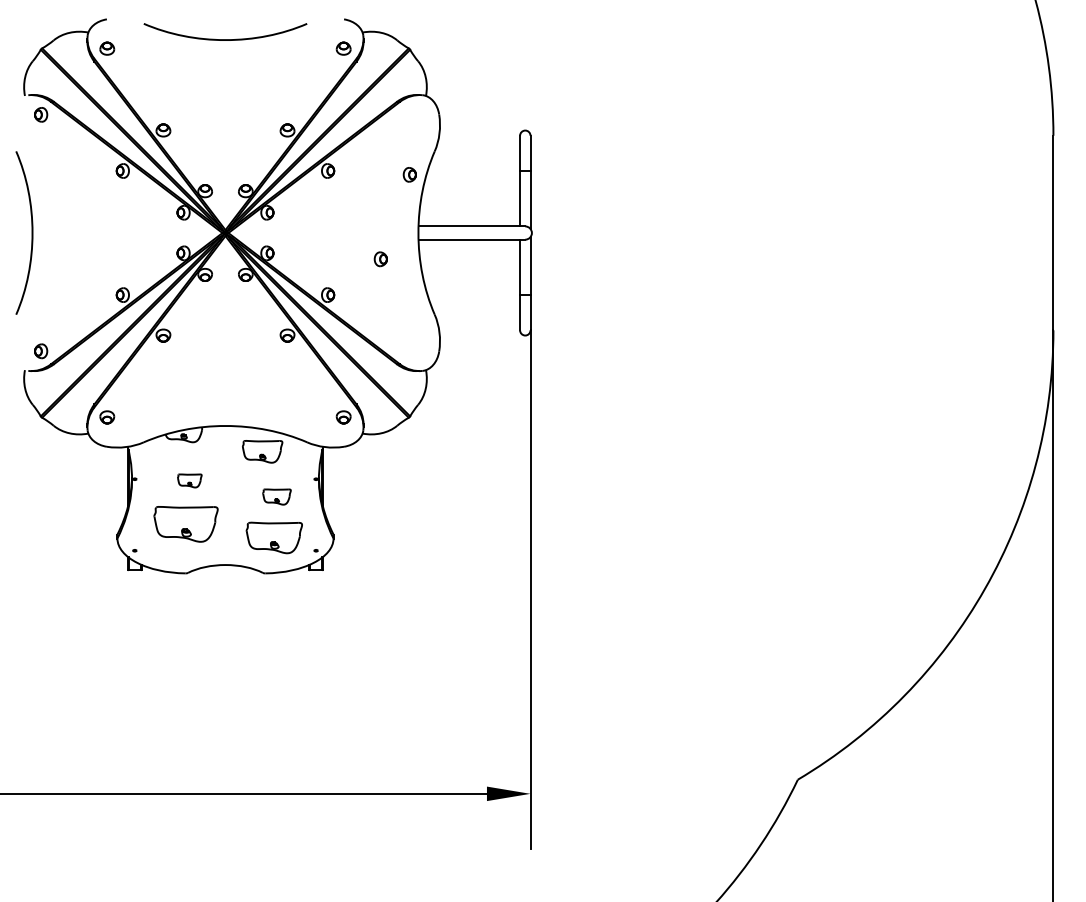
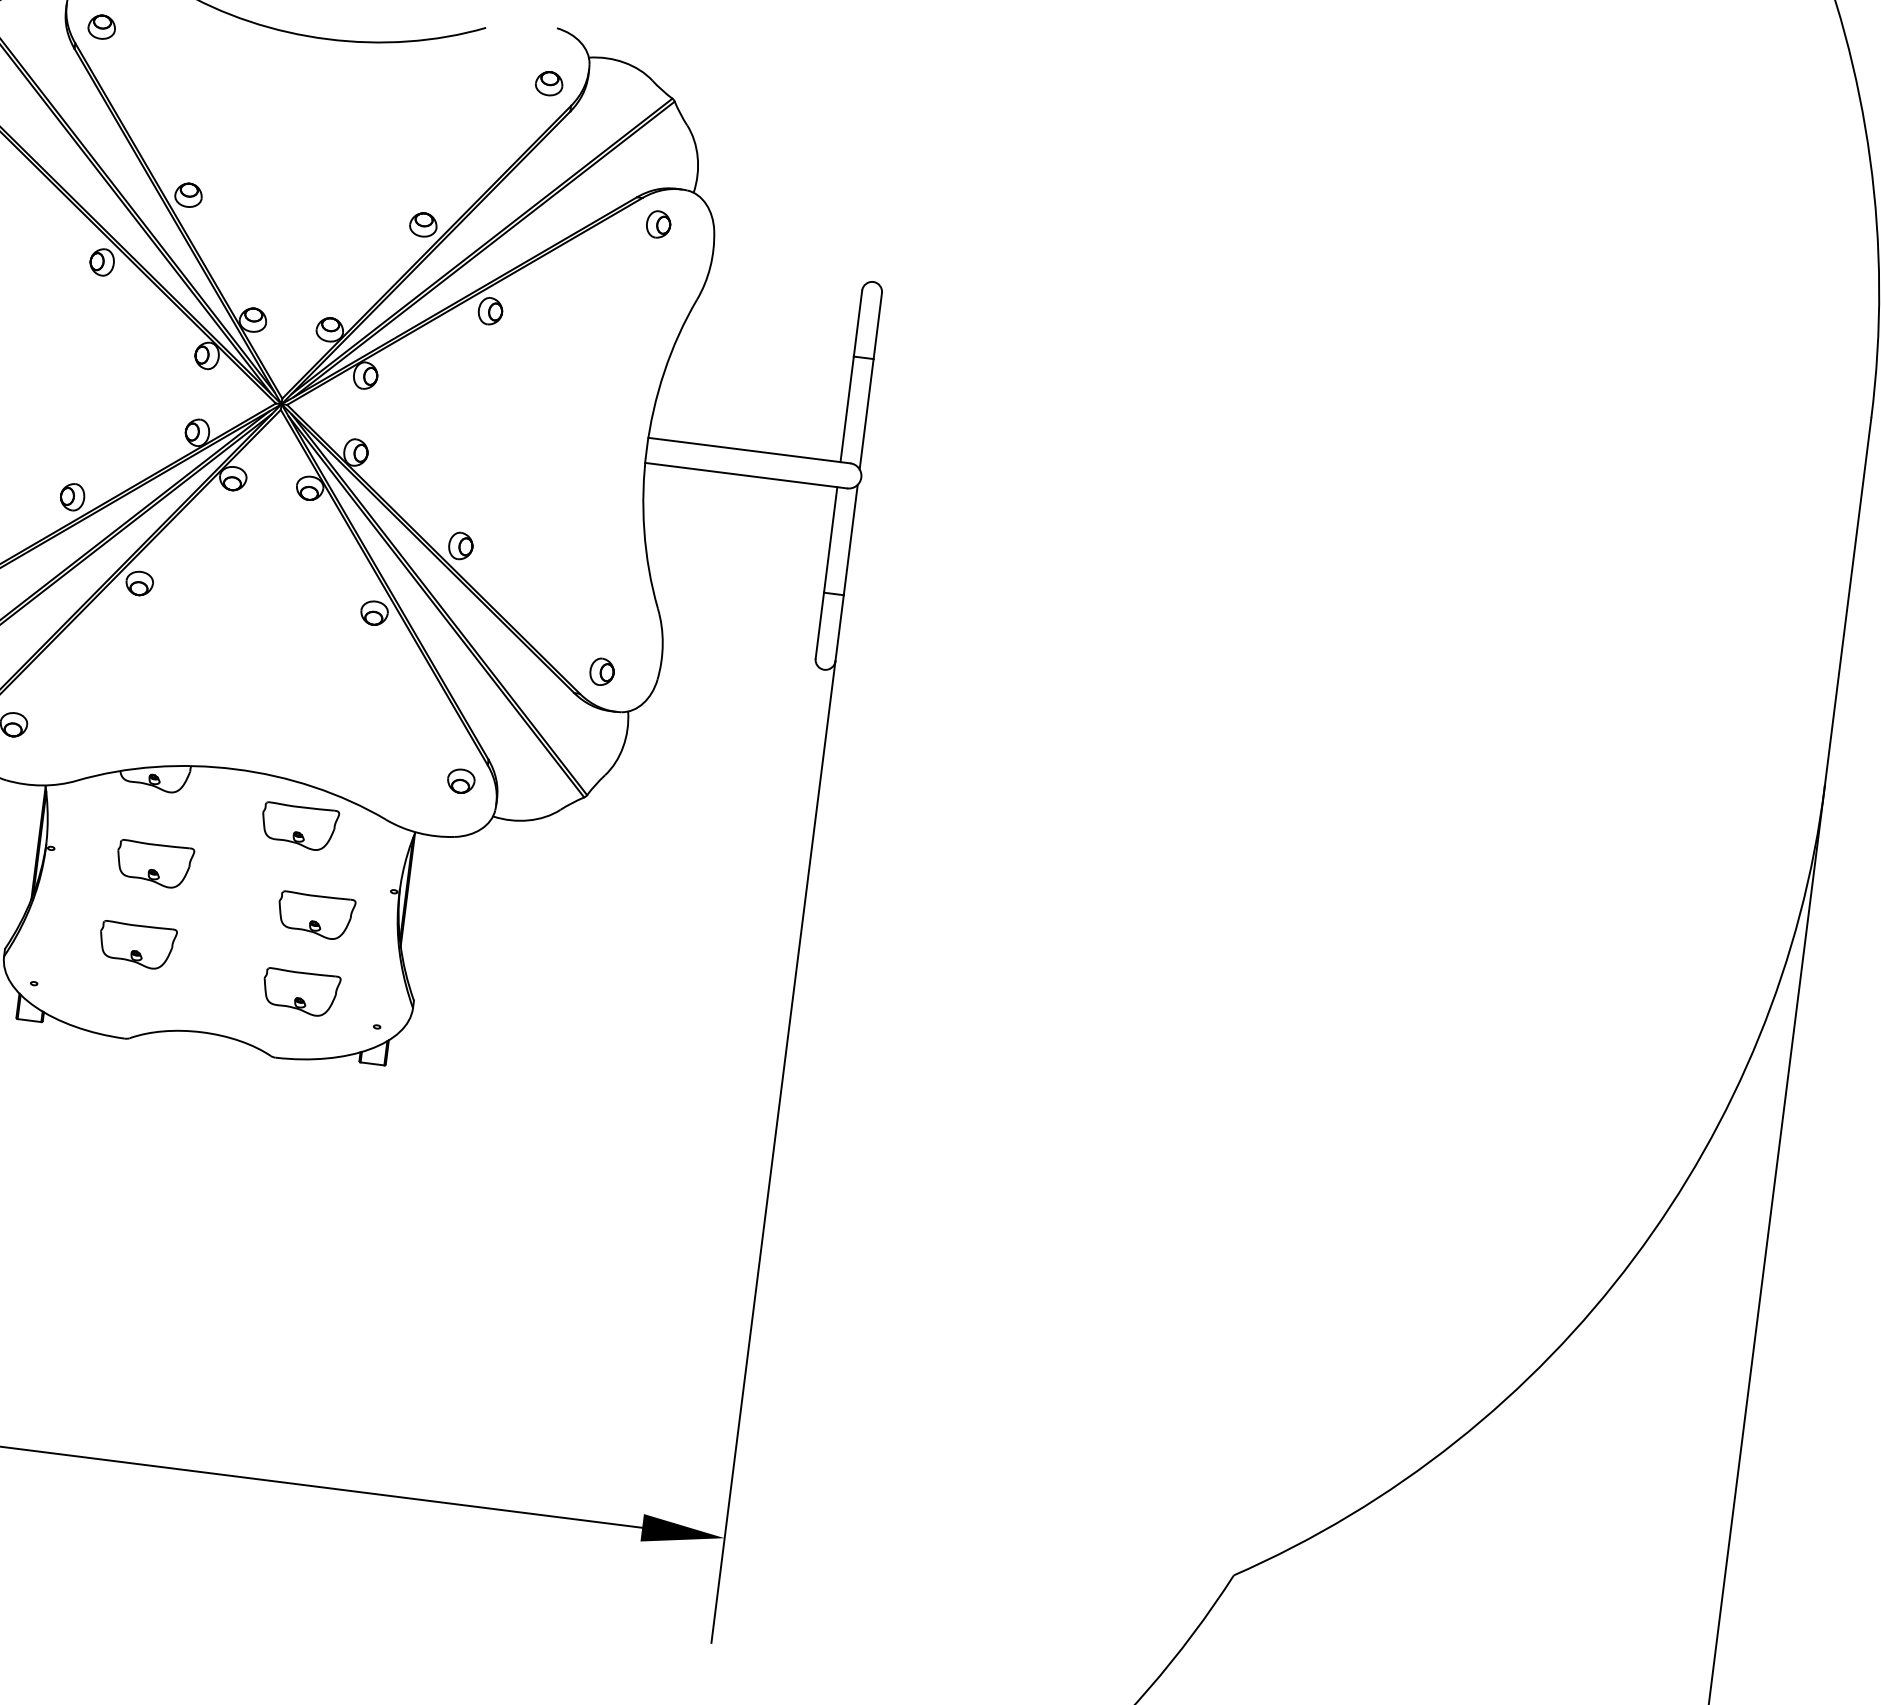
part: (409, 174) -> (658, 223), moved
part: (380, 259) -> (601, 672), moved
part: (189, 480) -> (154, 863), size x1.67
part: (276, 496) -> (315, 914), size x1.43
part: (185, 523) -> (136, 944), size x0.62
part: (273, 537) -> (299, 991), size x0.71

